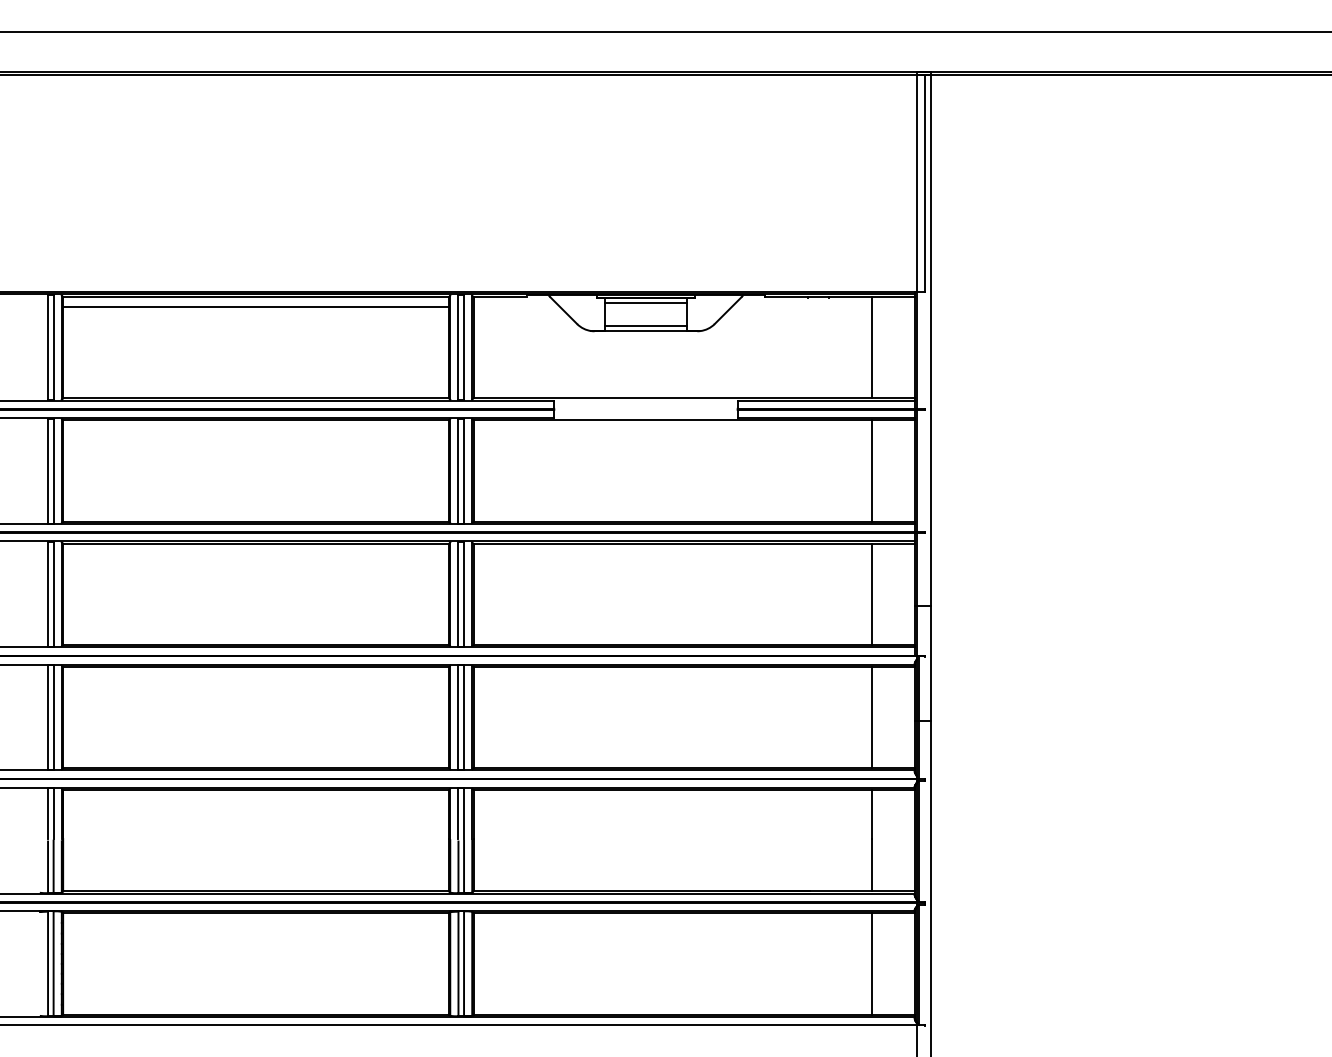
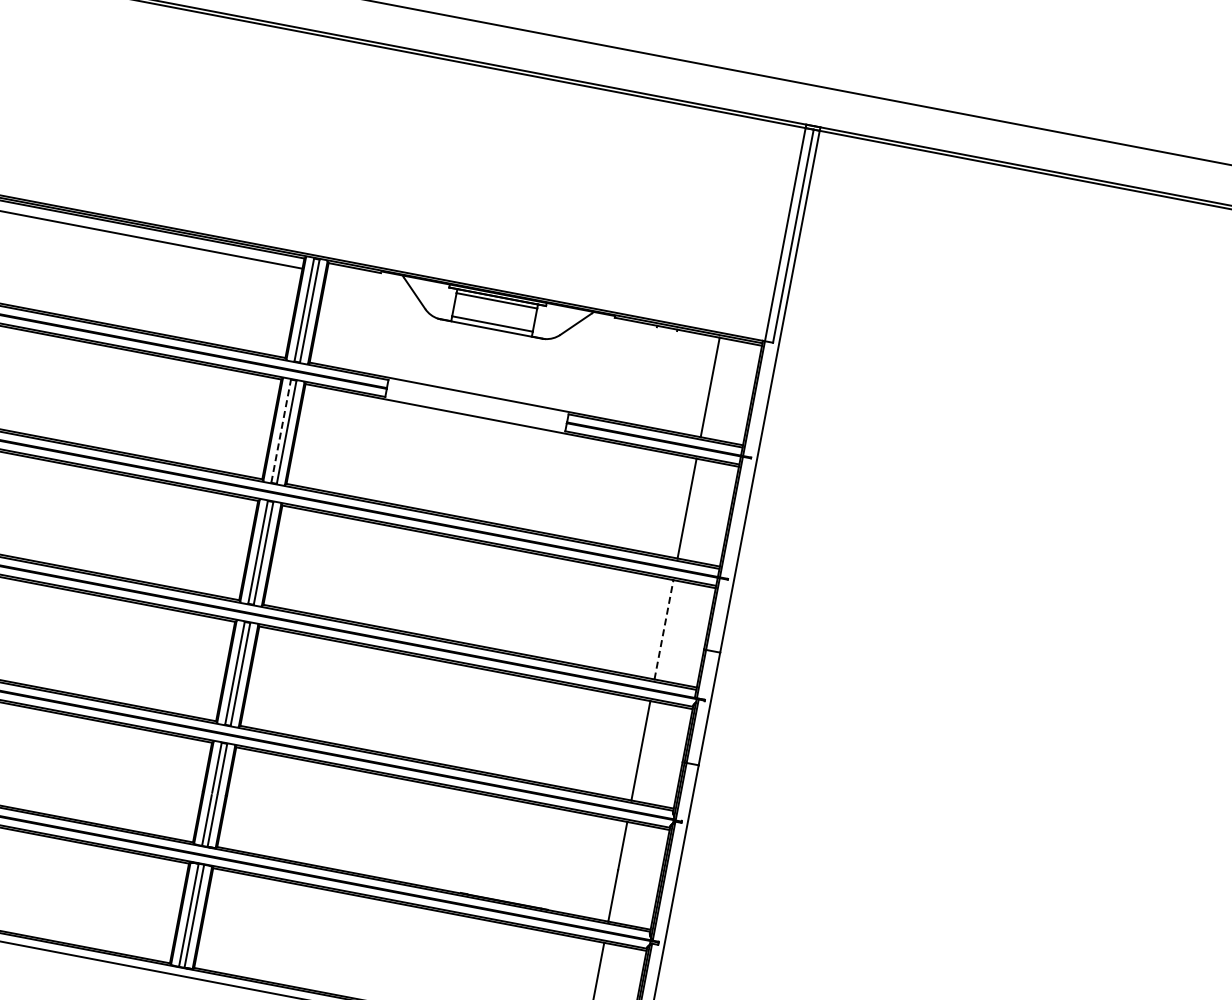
line: (458, 471) -> (281, 431), solid -> dashed
line: (871, 594) -> (663, 629), solid -> dashed

